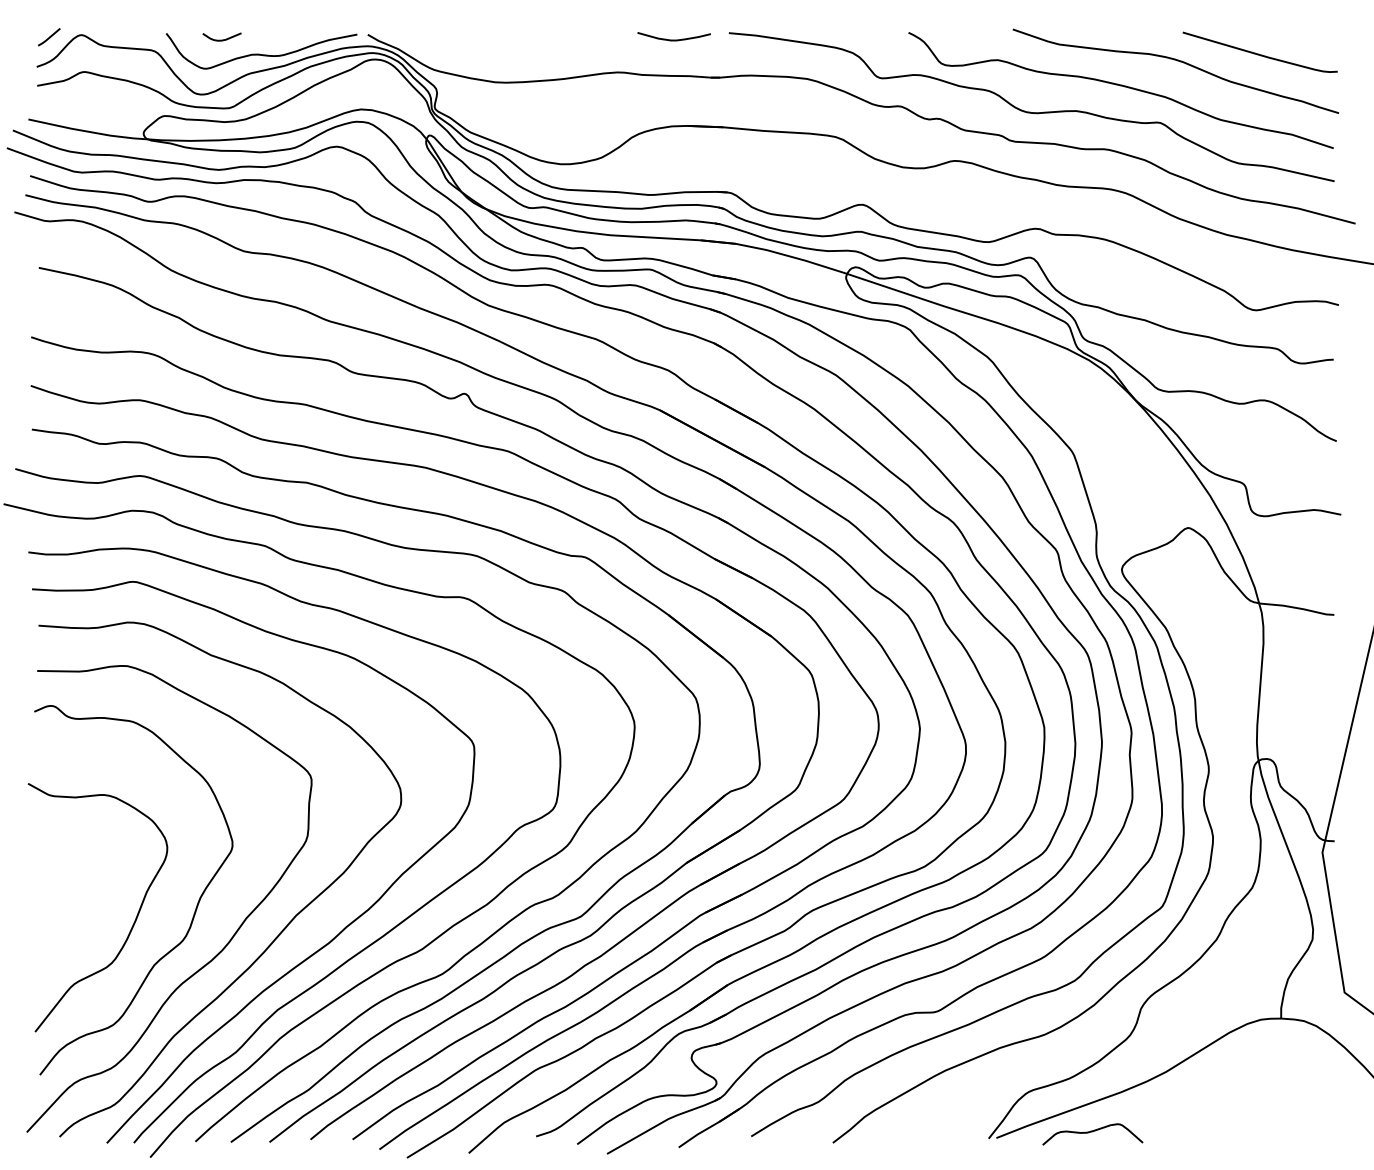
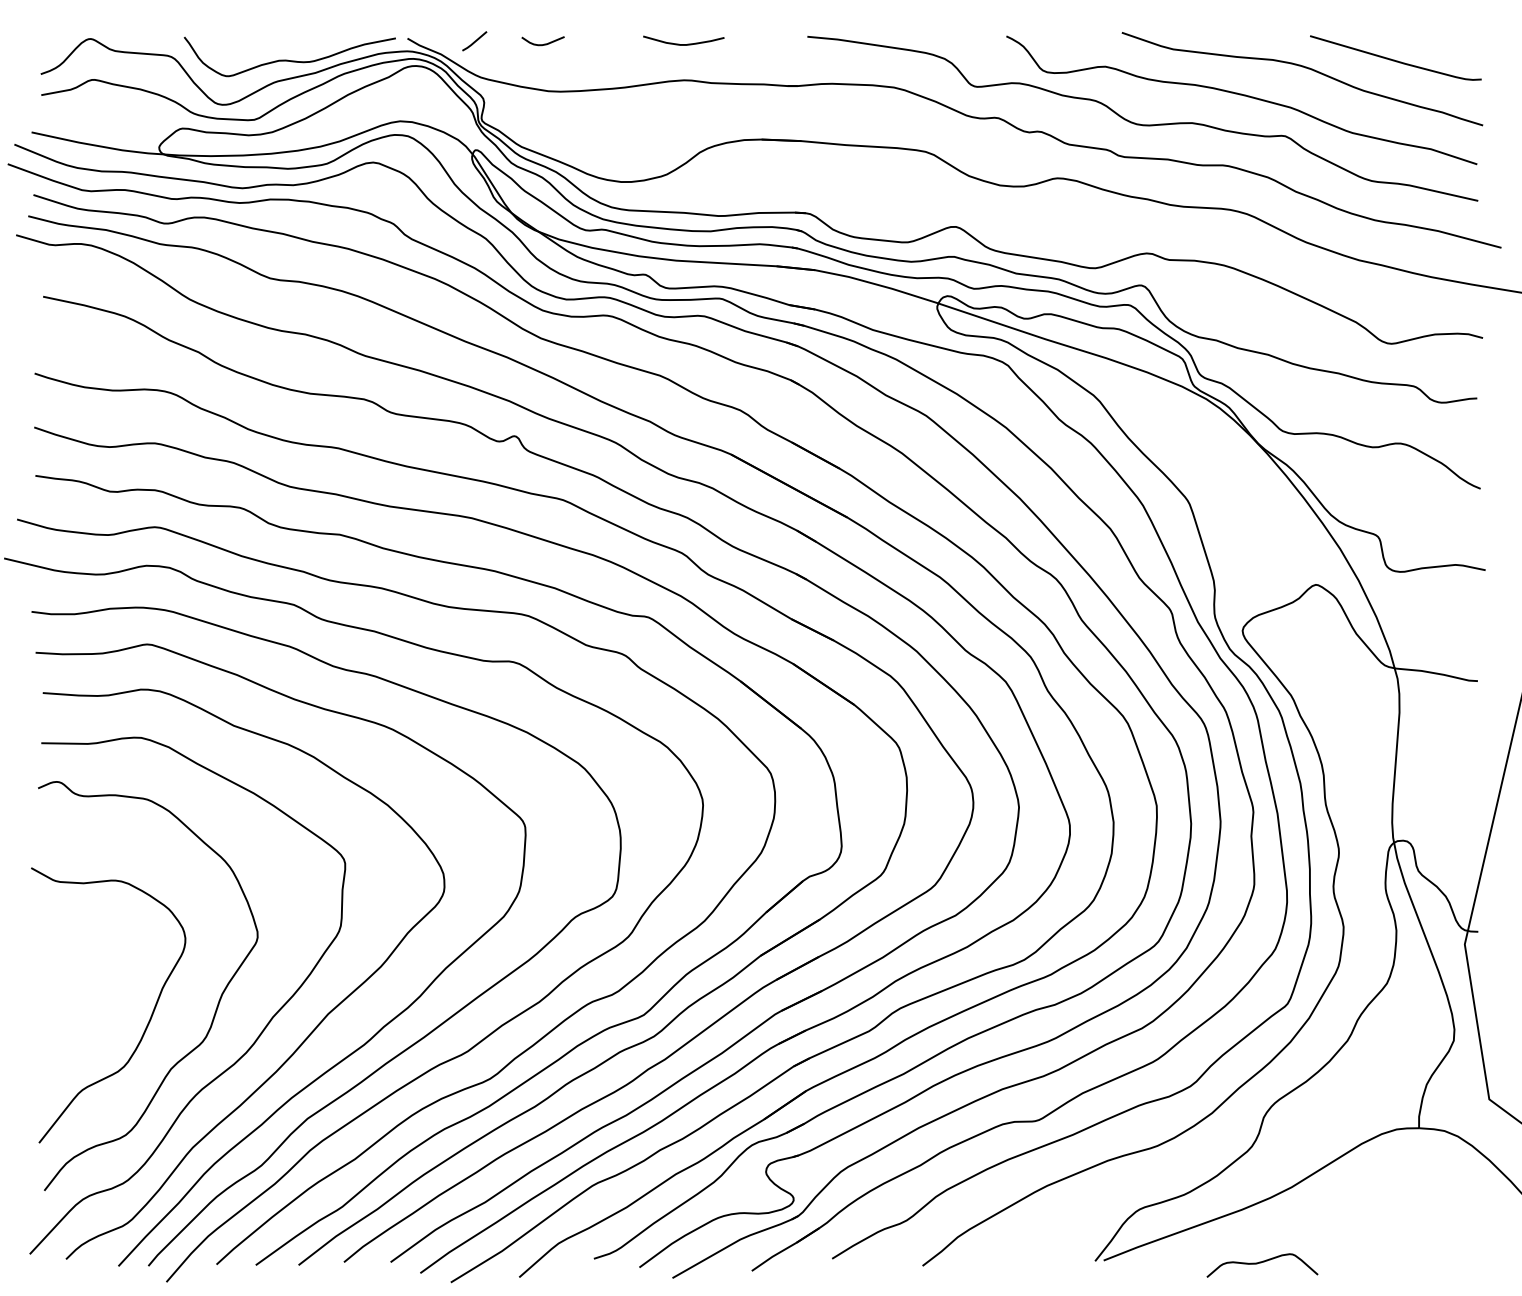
line: (49, 37) -> (474, 41), moved
curve: (223, 39) -> (544, 43), moved
curve: (673, 40) -> (683, 44), moved
curve: (1091, 1132) -> (1261, 1263), moved

